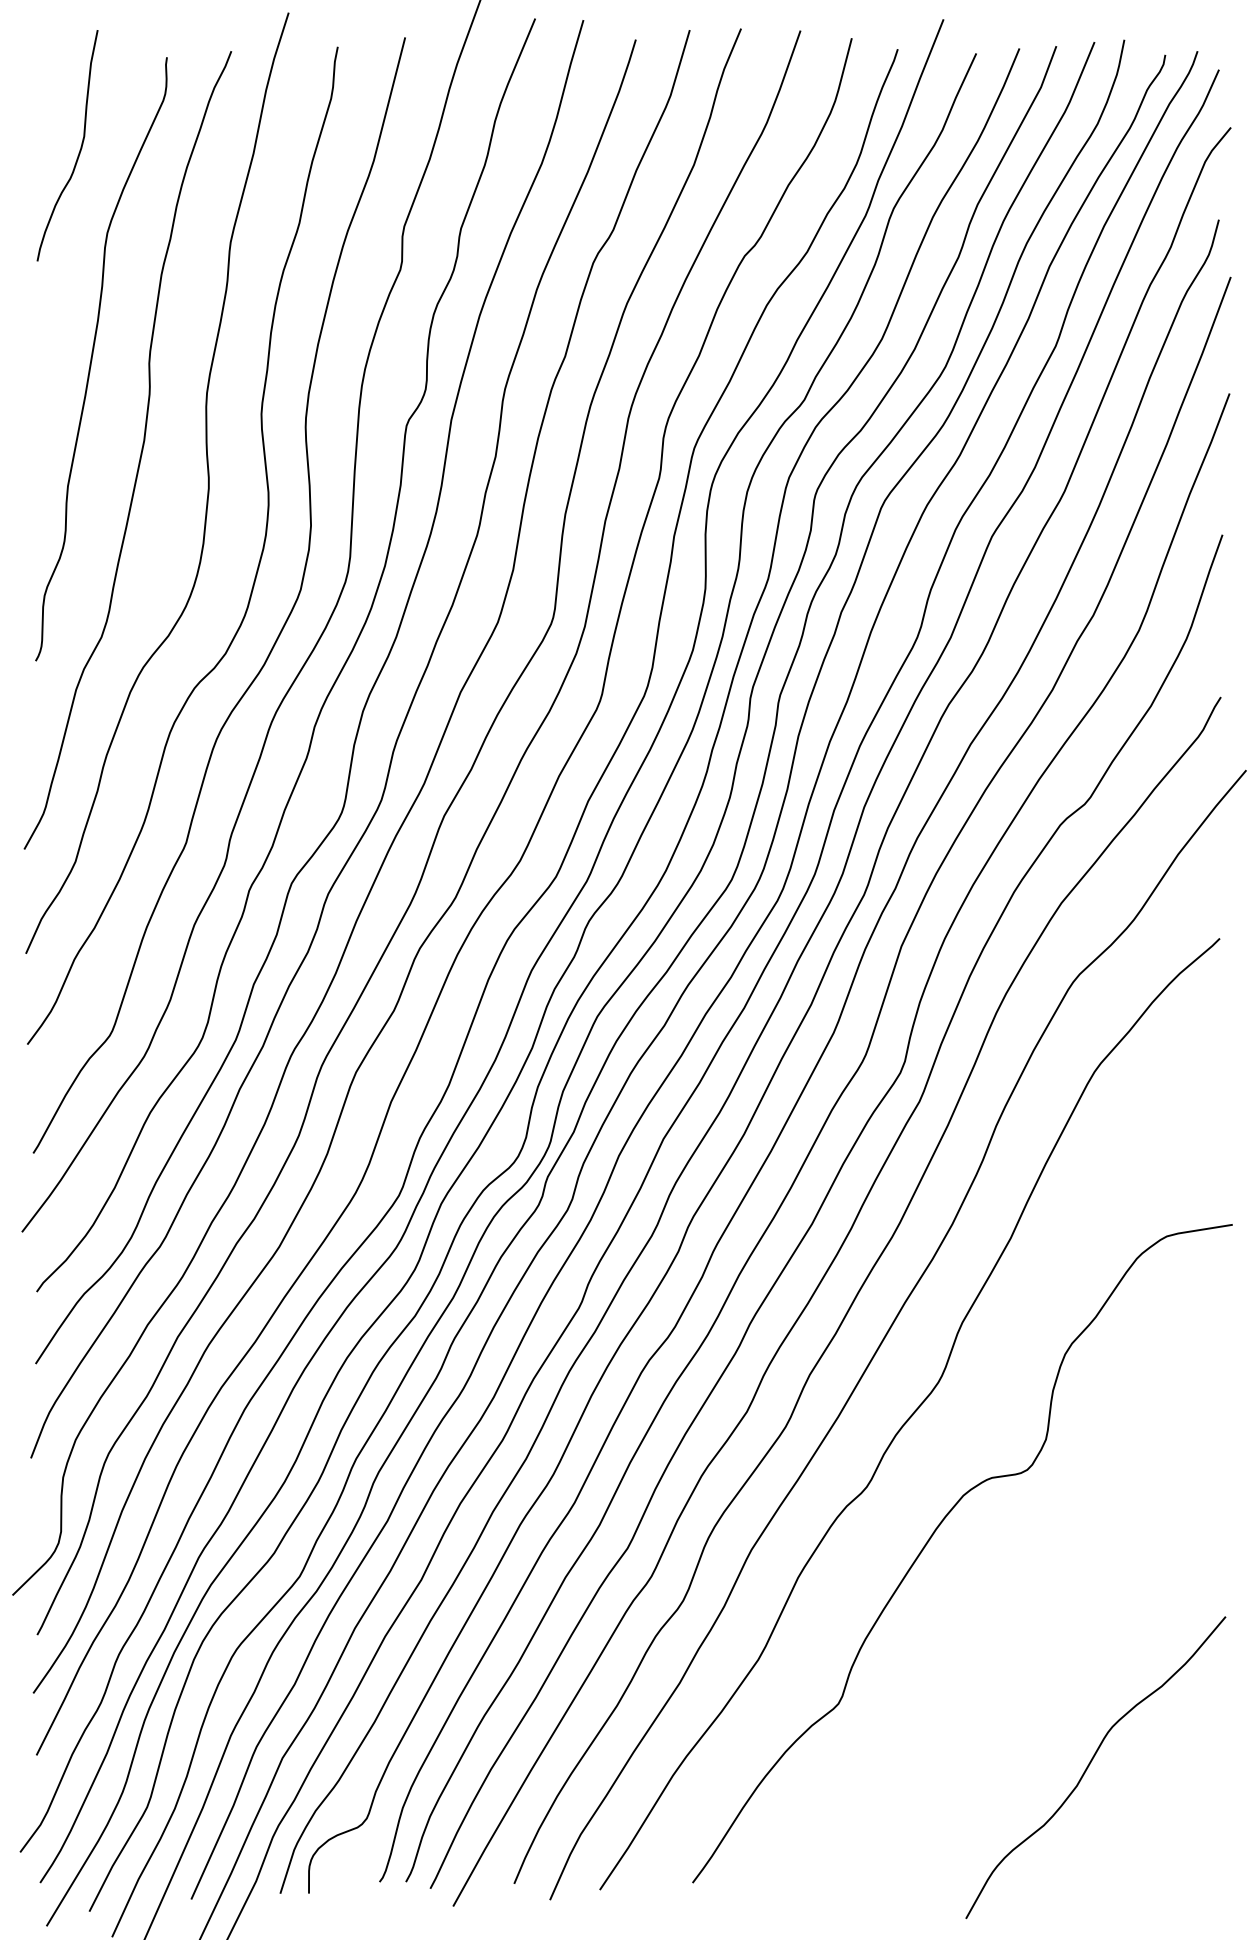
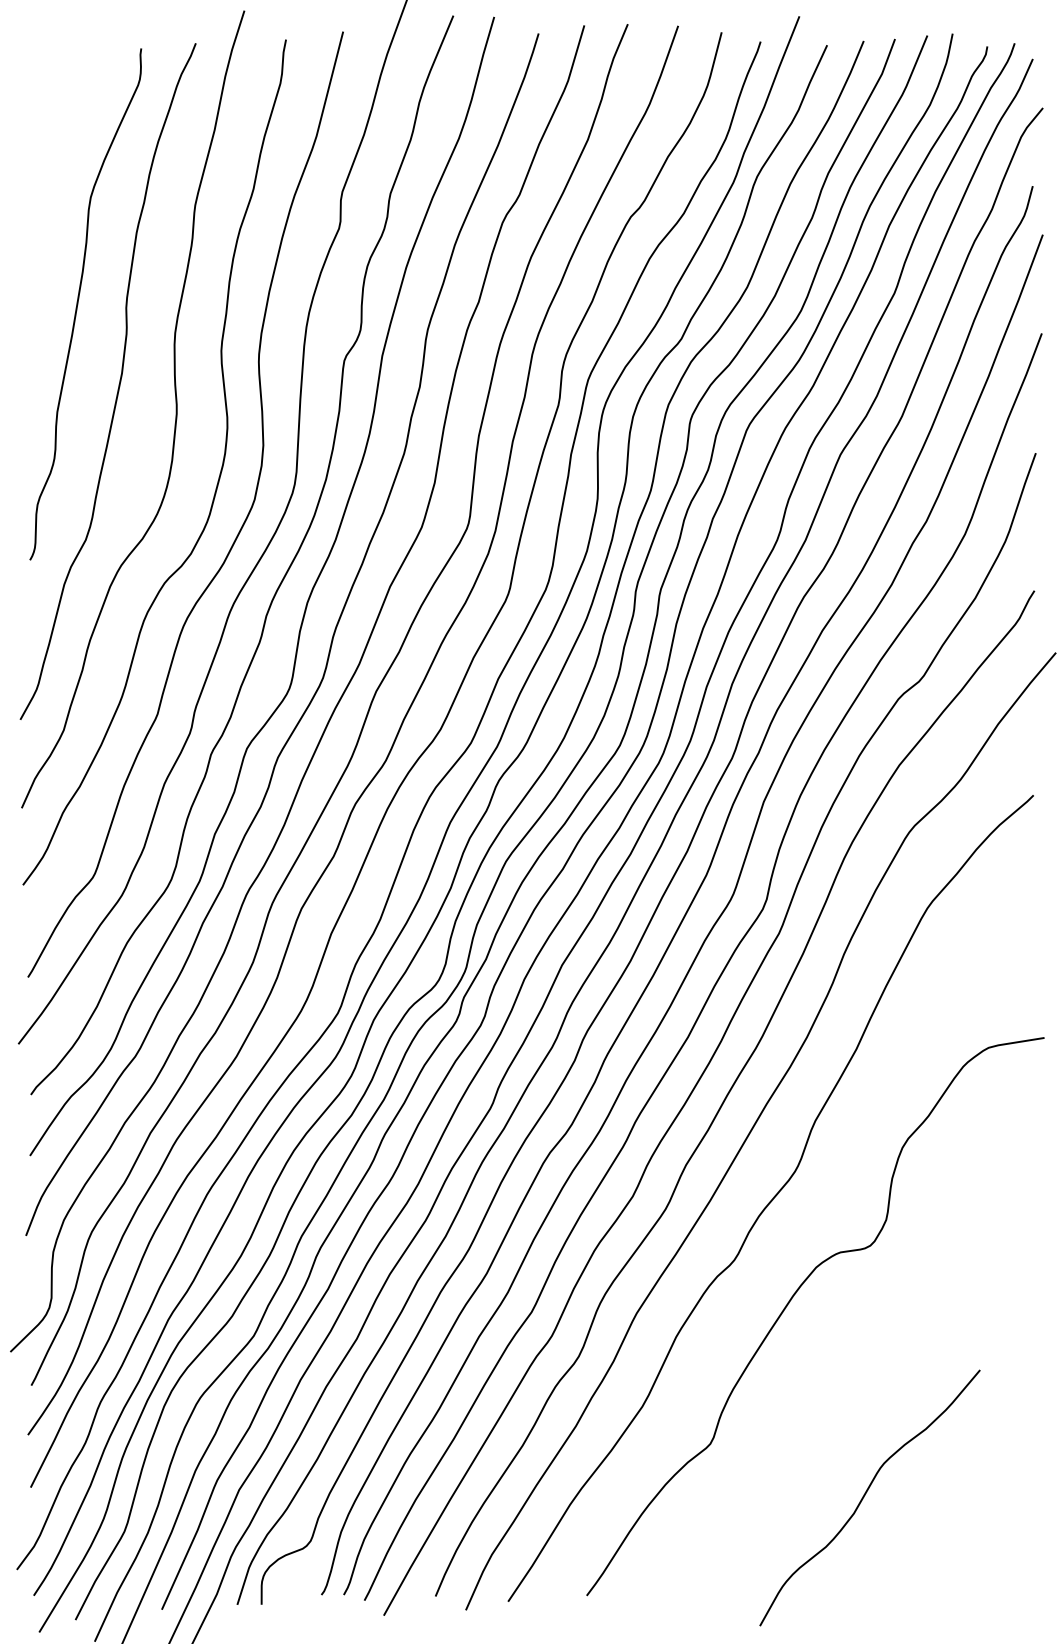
curve: (79, 150) -> (67, 127), removed
curve: (1090, 1764) -> (865, 1495), moved

